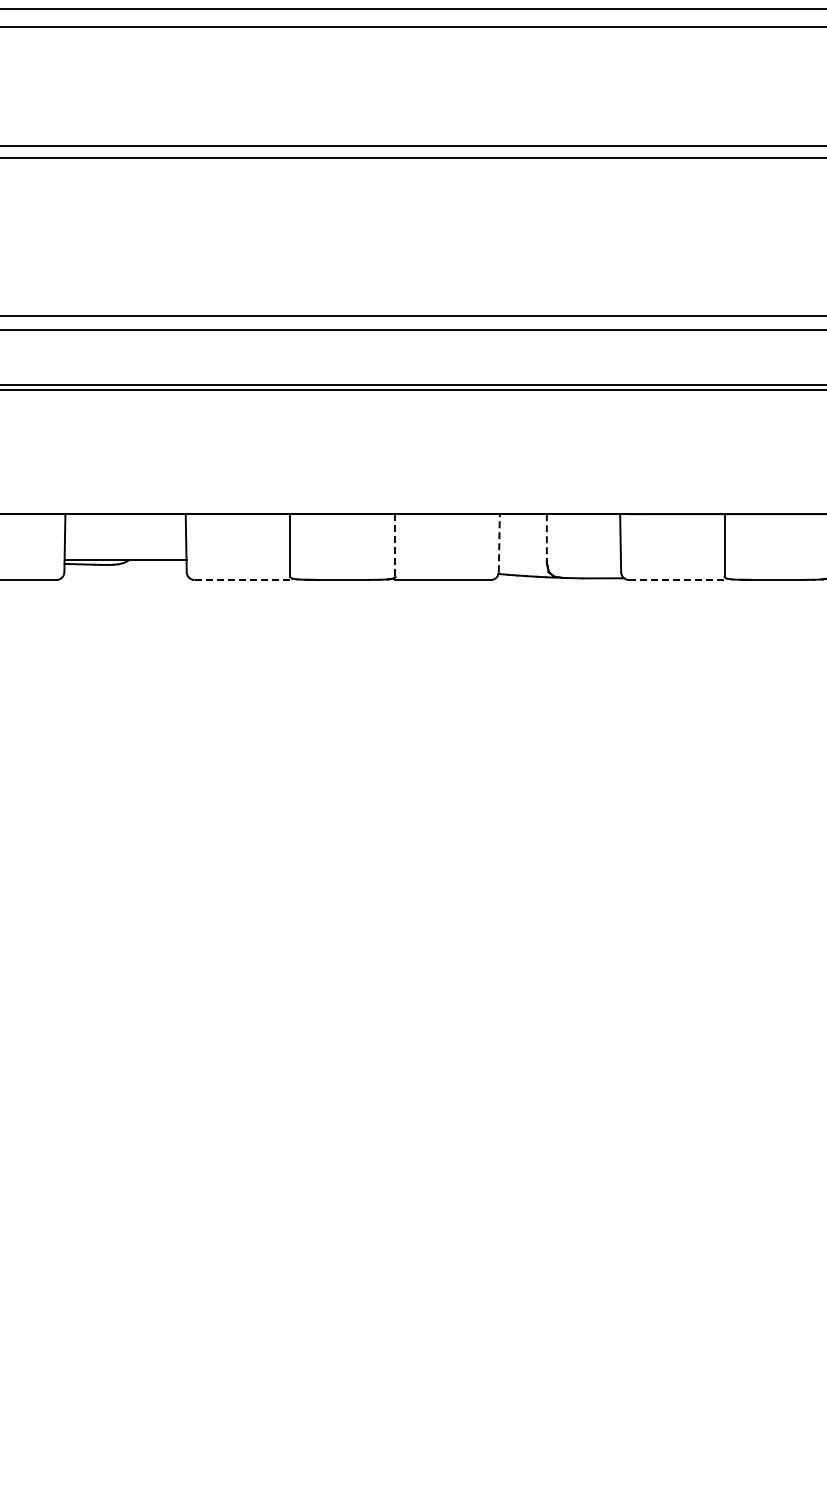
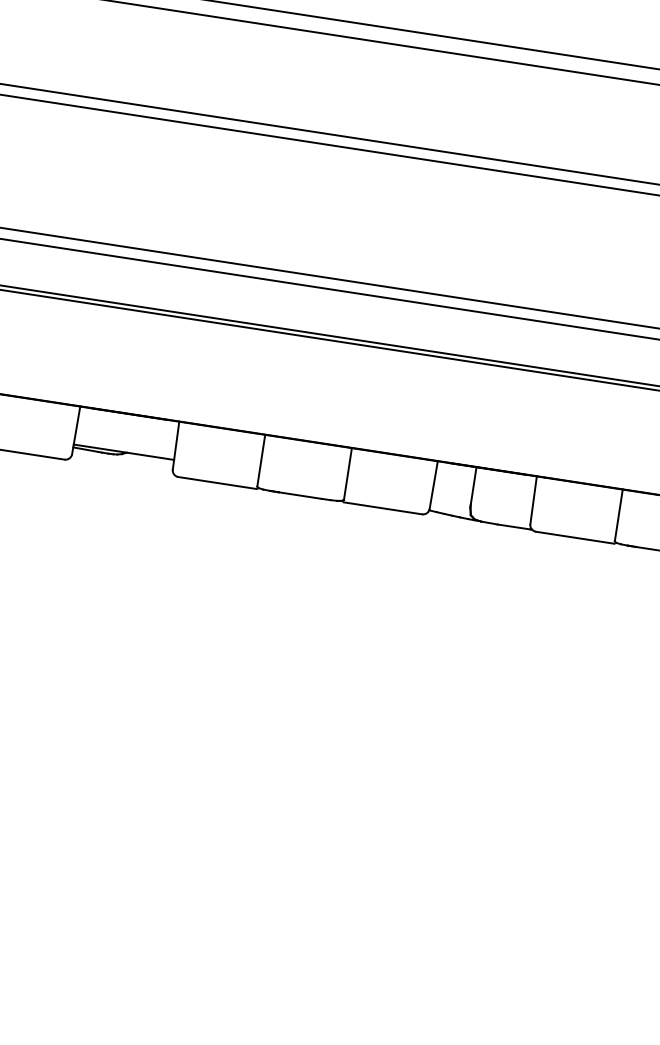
line: (546, 536) -> (473, 485), dashed -> solid
line: (499, 542) -> (433, 484), dashed -> solid
line: (395, 546) -> (347, 474), dashed -> solid
line: (242, 580) -> (217, 483), dashed -> solid
line: (676, 580) -> (574, 538), dashed -> solid

